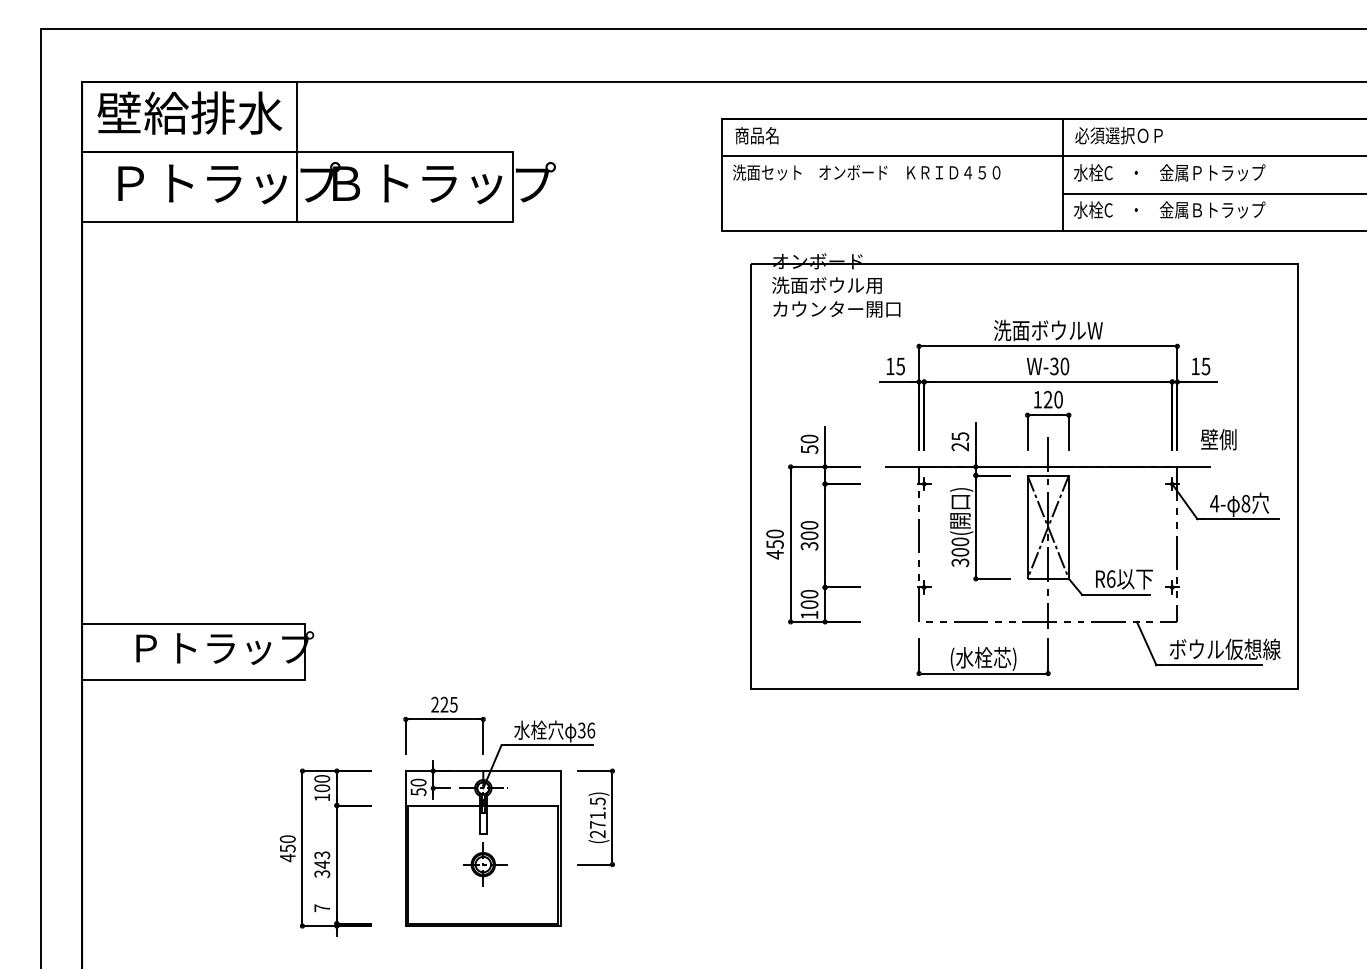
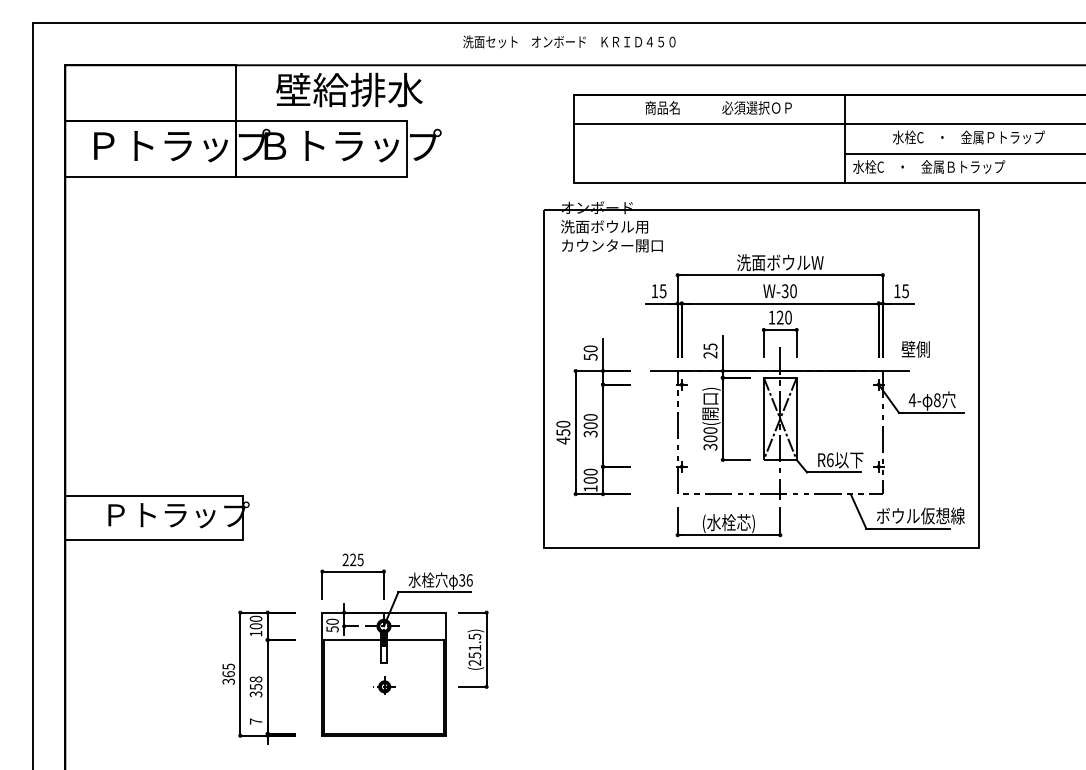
text: (189, 112) -> (349, 89), moved
text: (756, 135) -> (662, 107), moved
text: (1118, 135) -> (756, 107), moved
text: (866, 172) -> (569, 41), moved
text: (1169, 172) -> (968, 137), moved
part: (1024, 471) -> (761, 374), moved
text: (597, 824) -> (474, 655), (271.5) -> (251.5)
text: (287, 848) -> (228, 674), 450 -> 365
text: (322, 859) -> (256, 682), 343 -> 358
part: (485, 864) -> (385, 686), size x0.6

